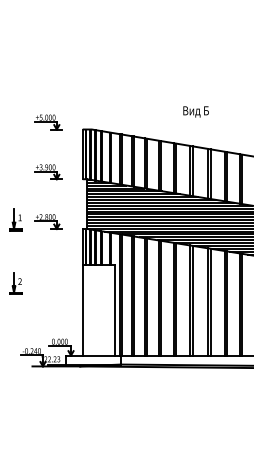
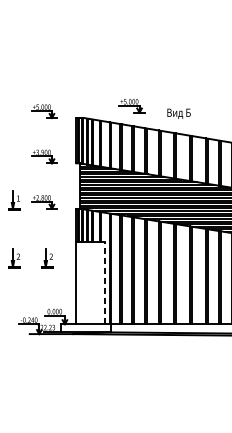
text: (195, 111) -> (178, 113), moved
part: (144, 116) -> (131, 106), added
part: (51, 283) -> (47, 258), added
line: (115, 309) -> (105, 282), solid -> dashed

